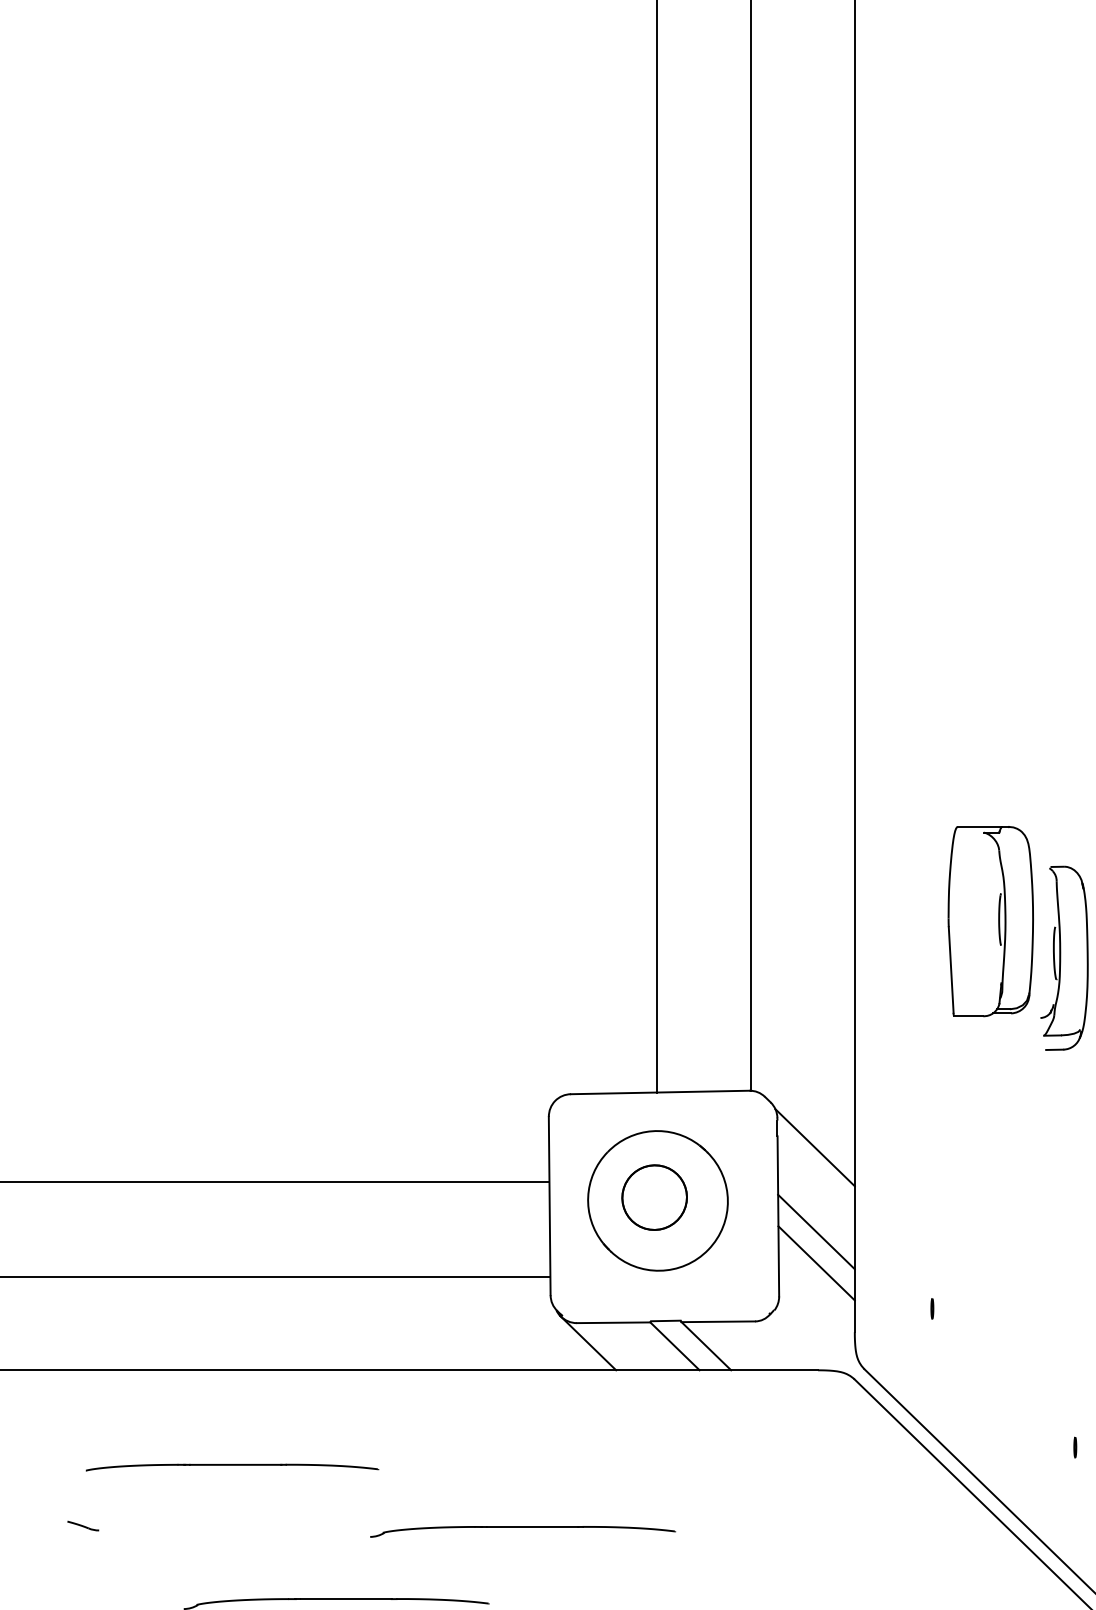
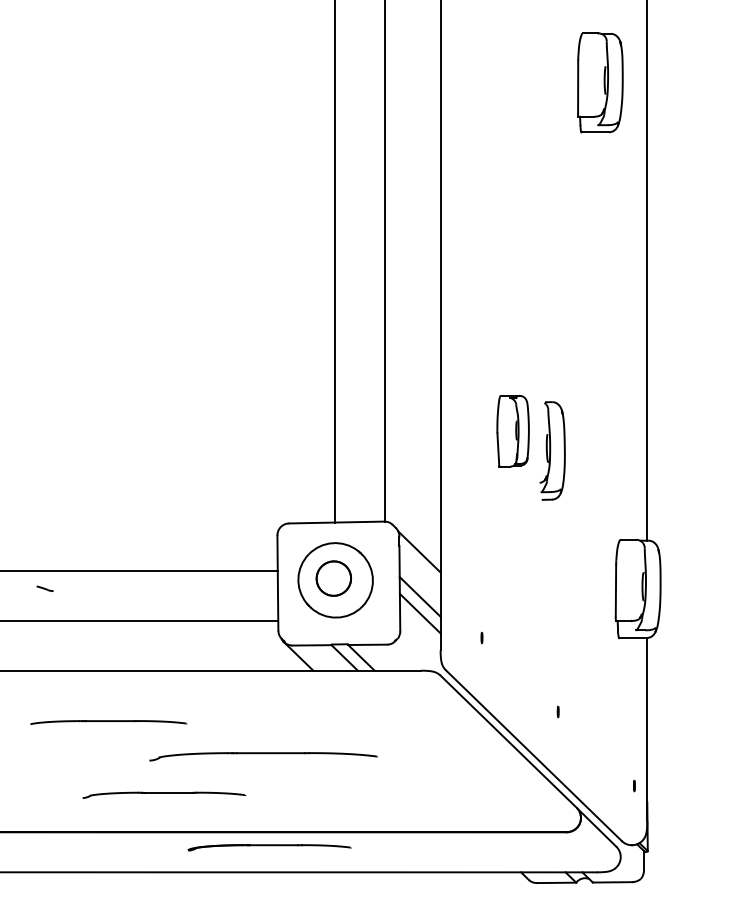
part: (989, 919) -> (512, 430), size x0.7
line: (82, 1525) -> (44, 588), moved
part: (522, 1531) -> (263, 756), size x1.4

